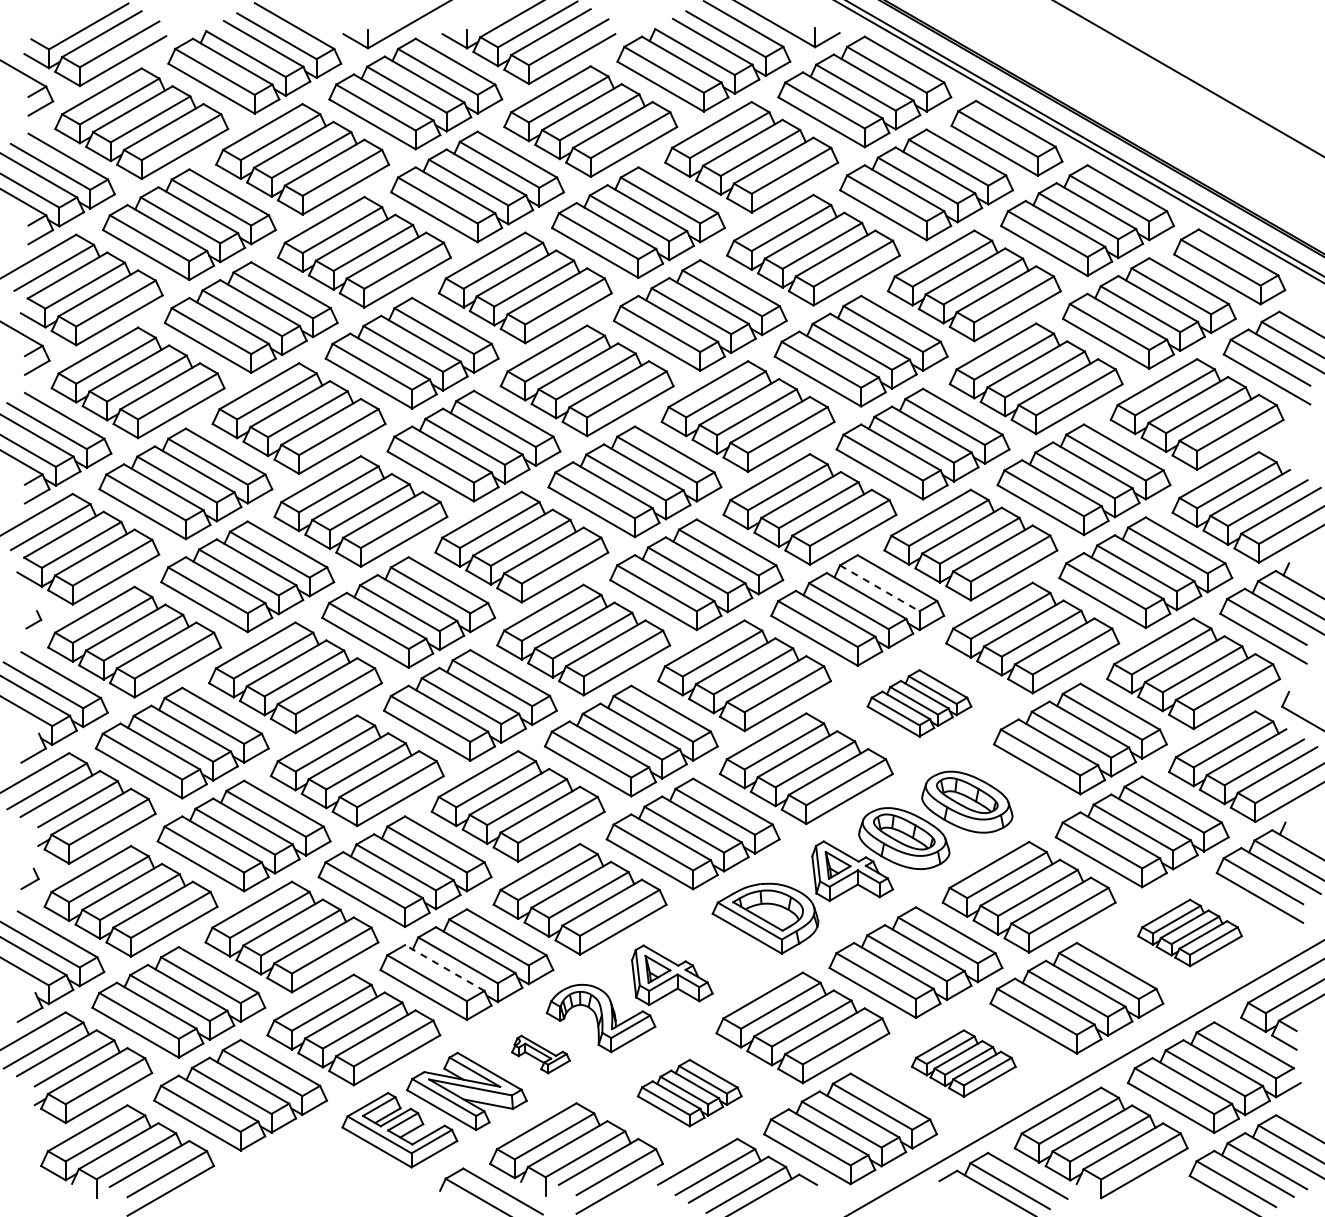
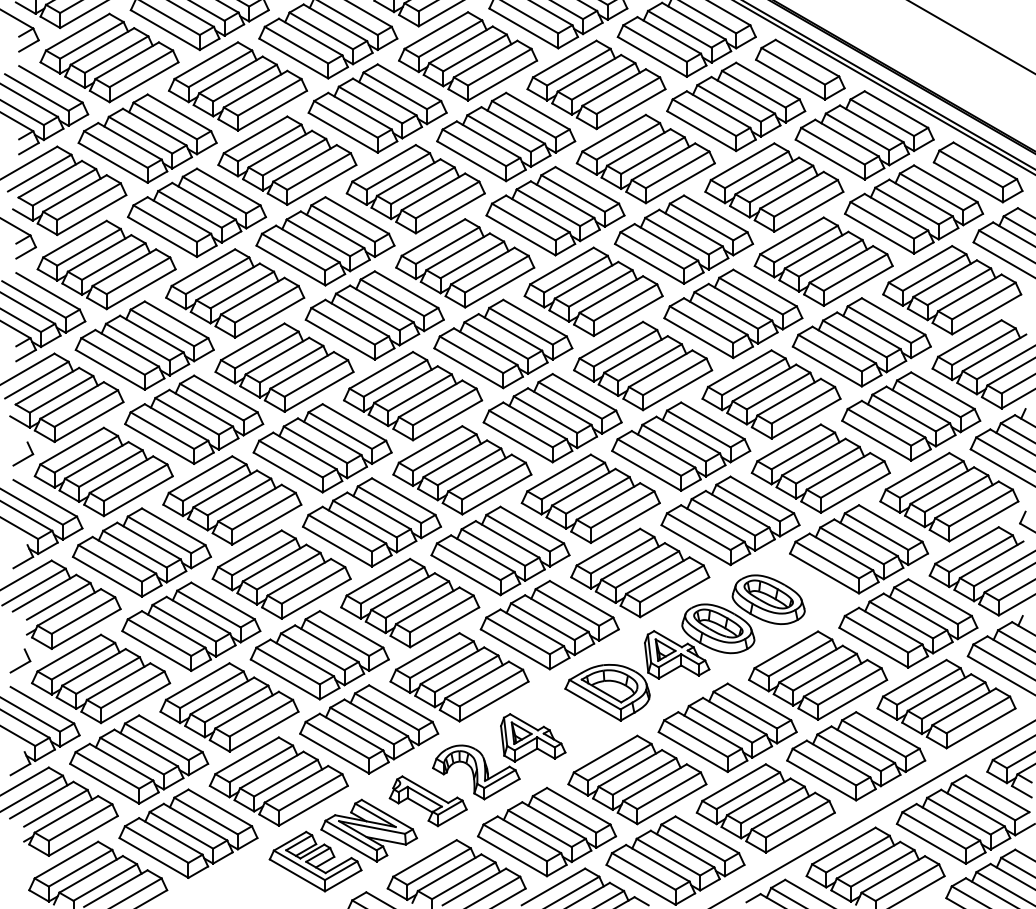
line: (879, 588) -> (698, 429), dashed -> solid
part: (33, 619) -> (23, 453), size x1.67
part: (919, 703) -> (730, 520), size x1.67
part: (29, 878) -> (19, 660), size x1.43
part: (1189, 932) -> (946, 703), size x1.67
line: (444, 968) -> (351, 732), dashed -> solid
part: (540, 1054) -> (427, 801), size x1.67
part: (963, 1063) -> (765, 808), size x1.67
part: (689, 1092) -> (546, 831), size x1.67

